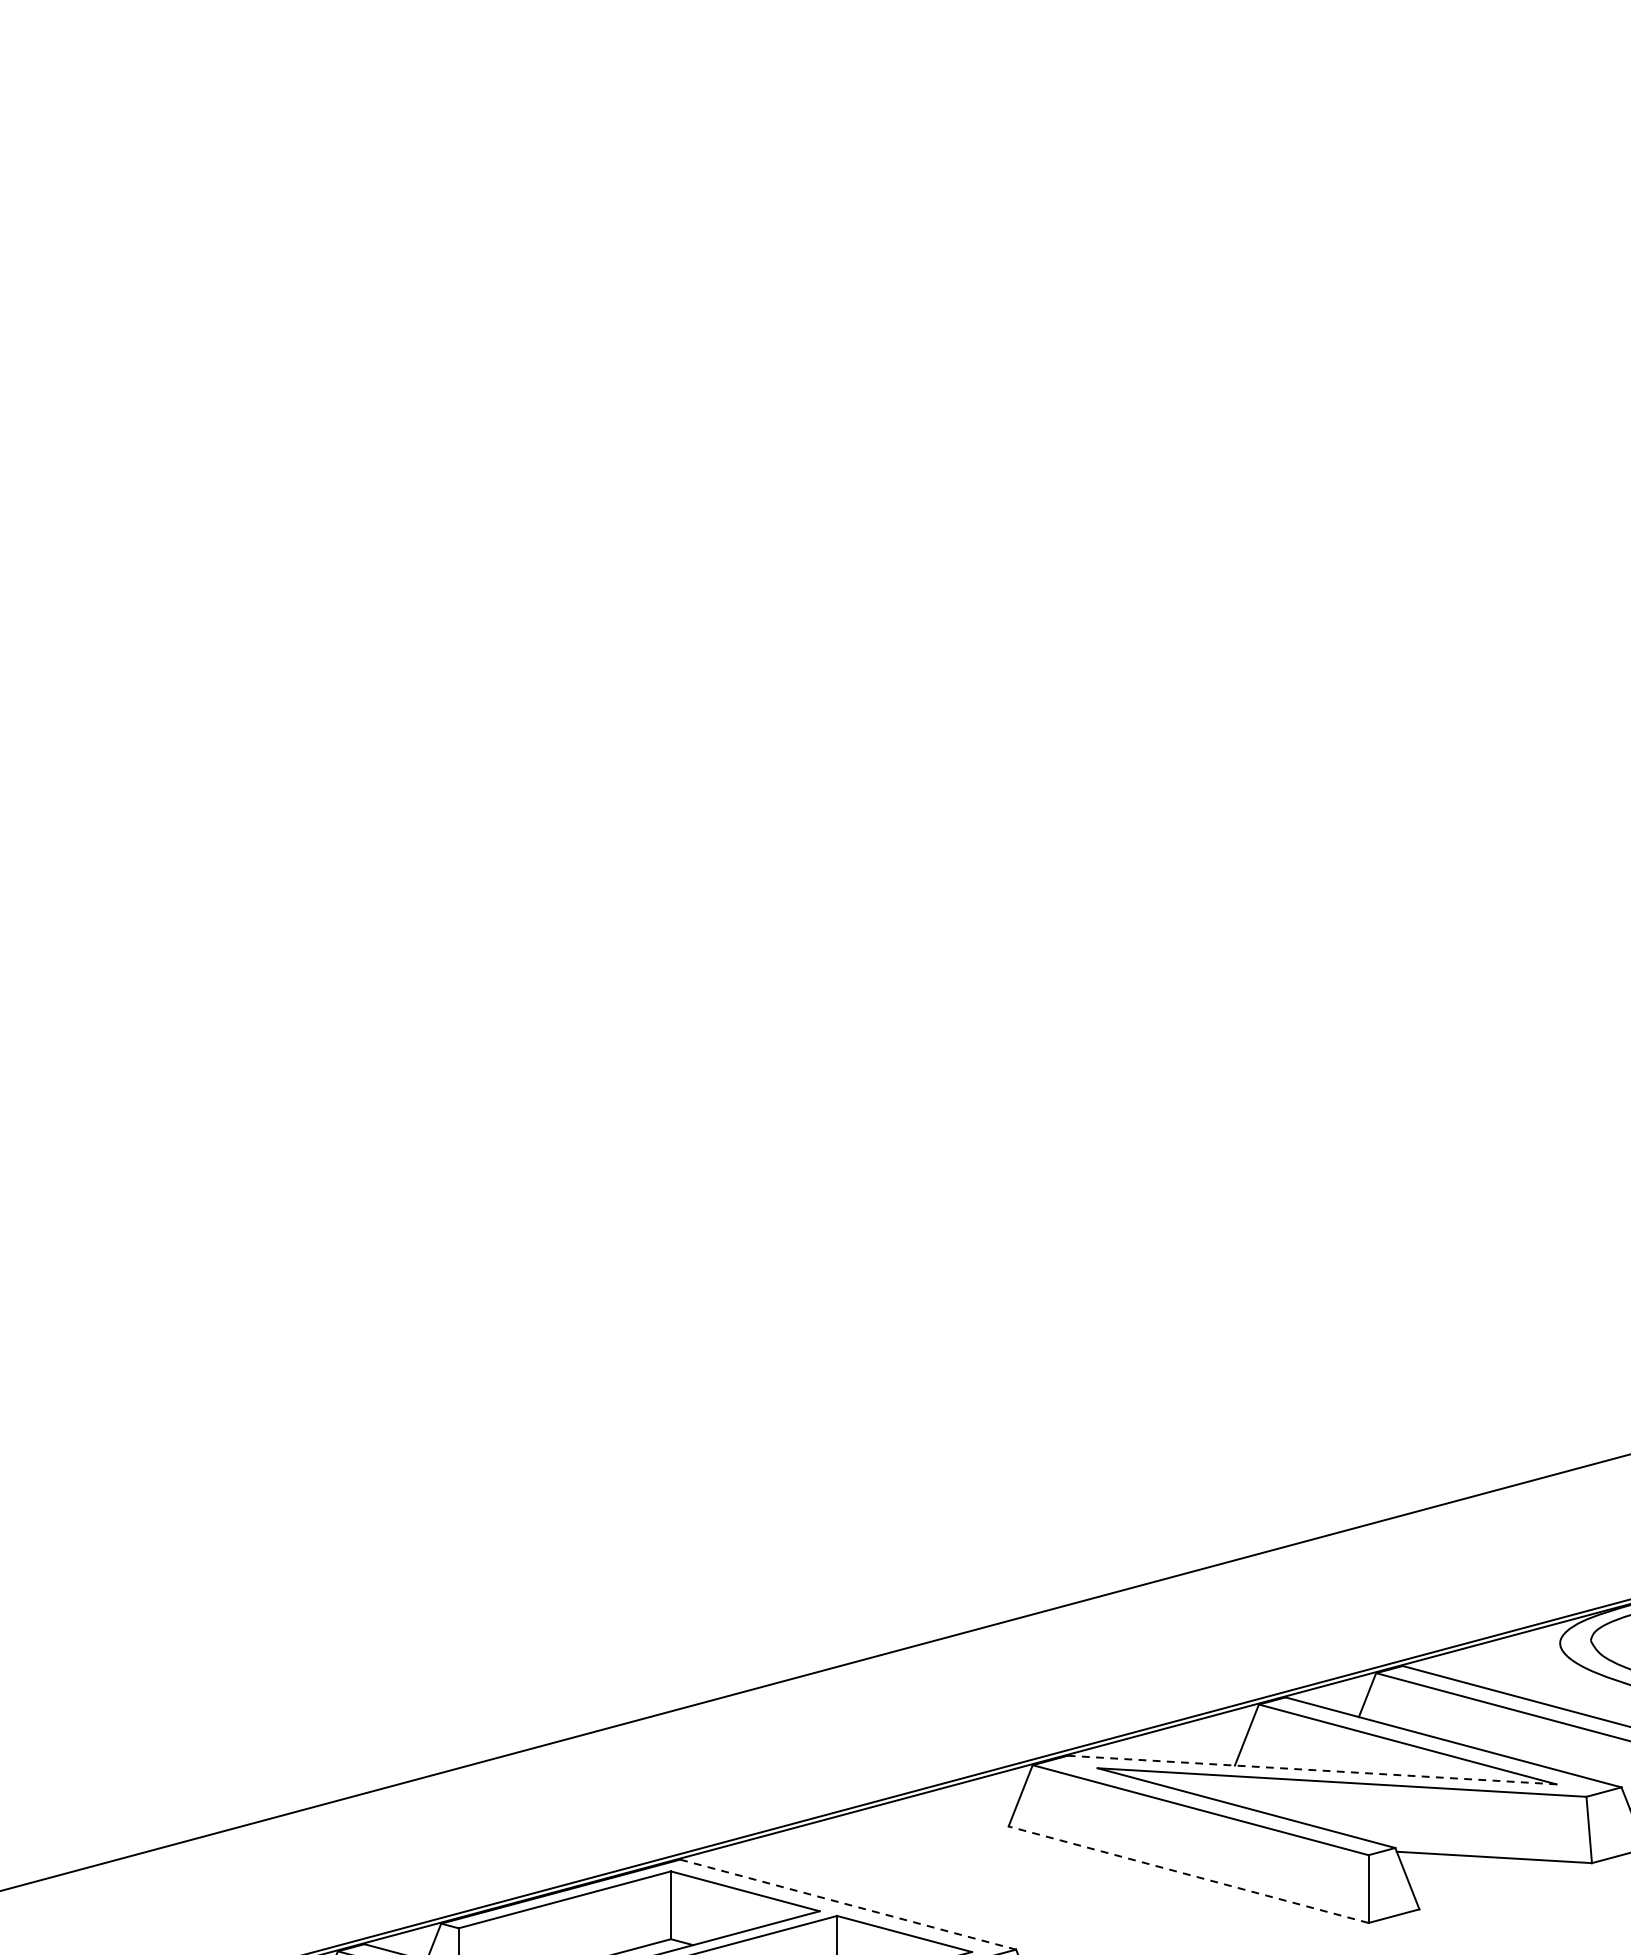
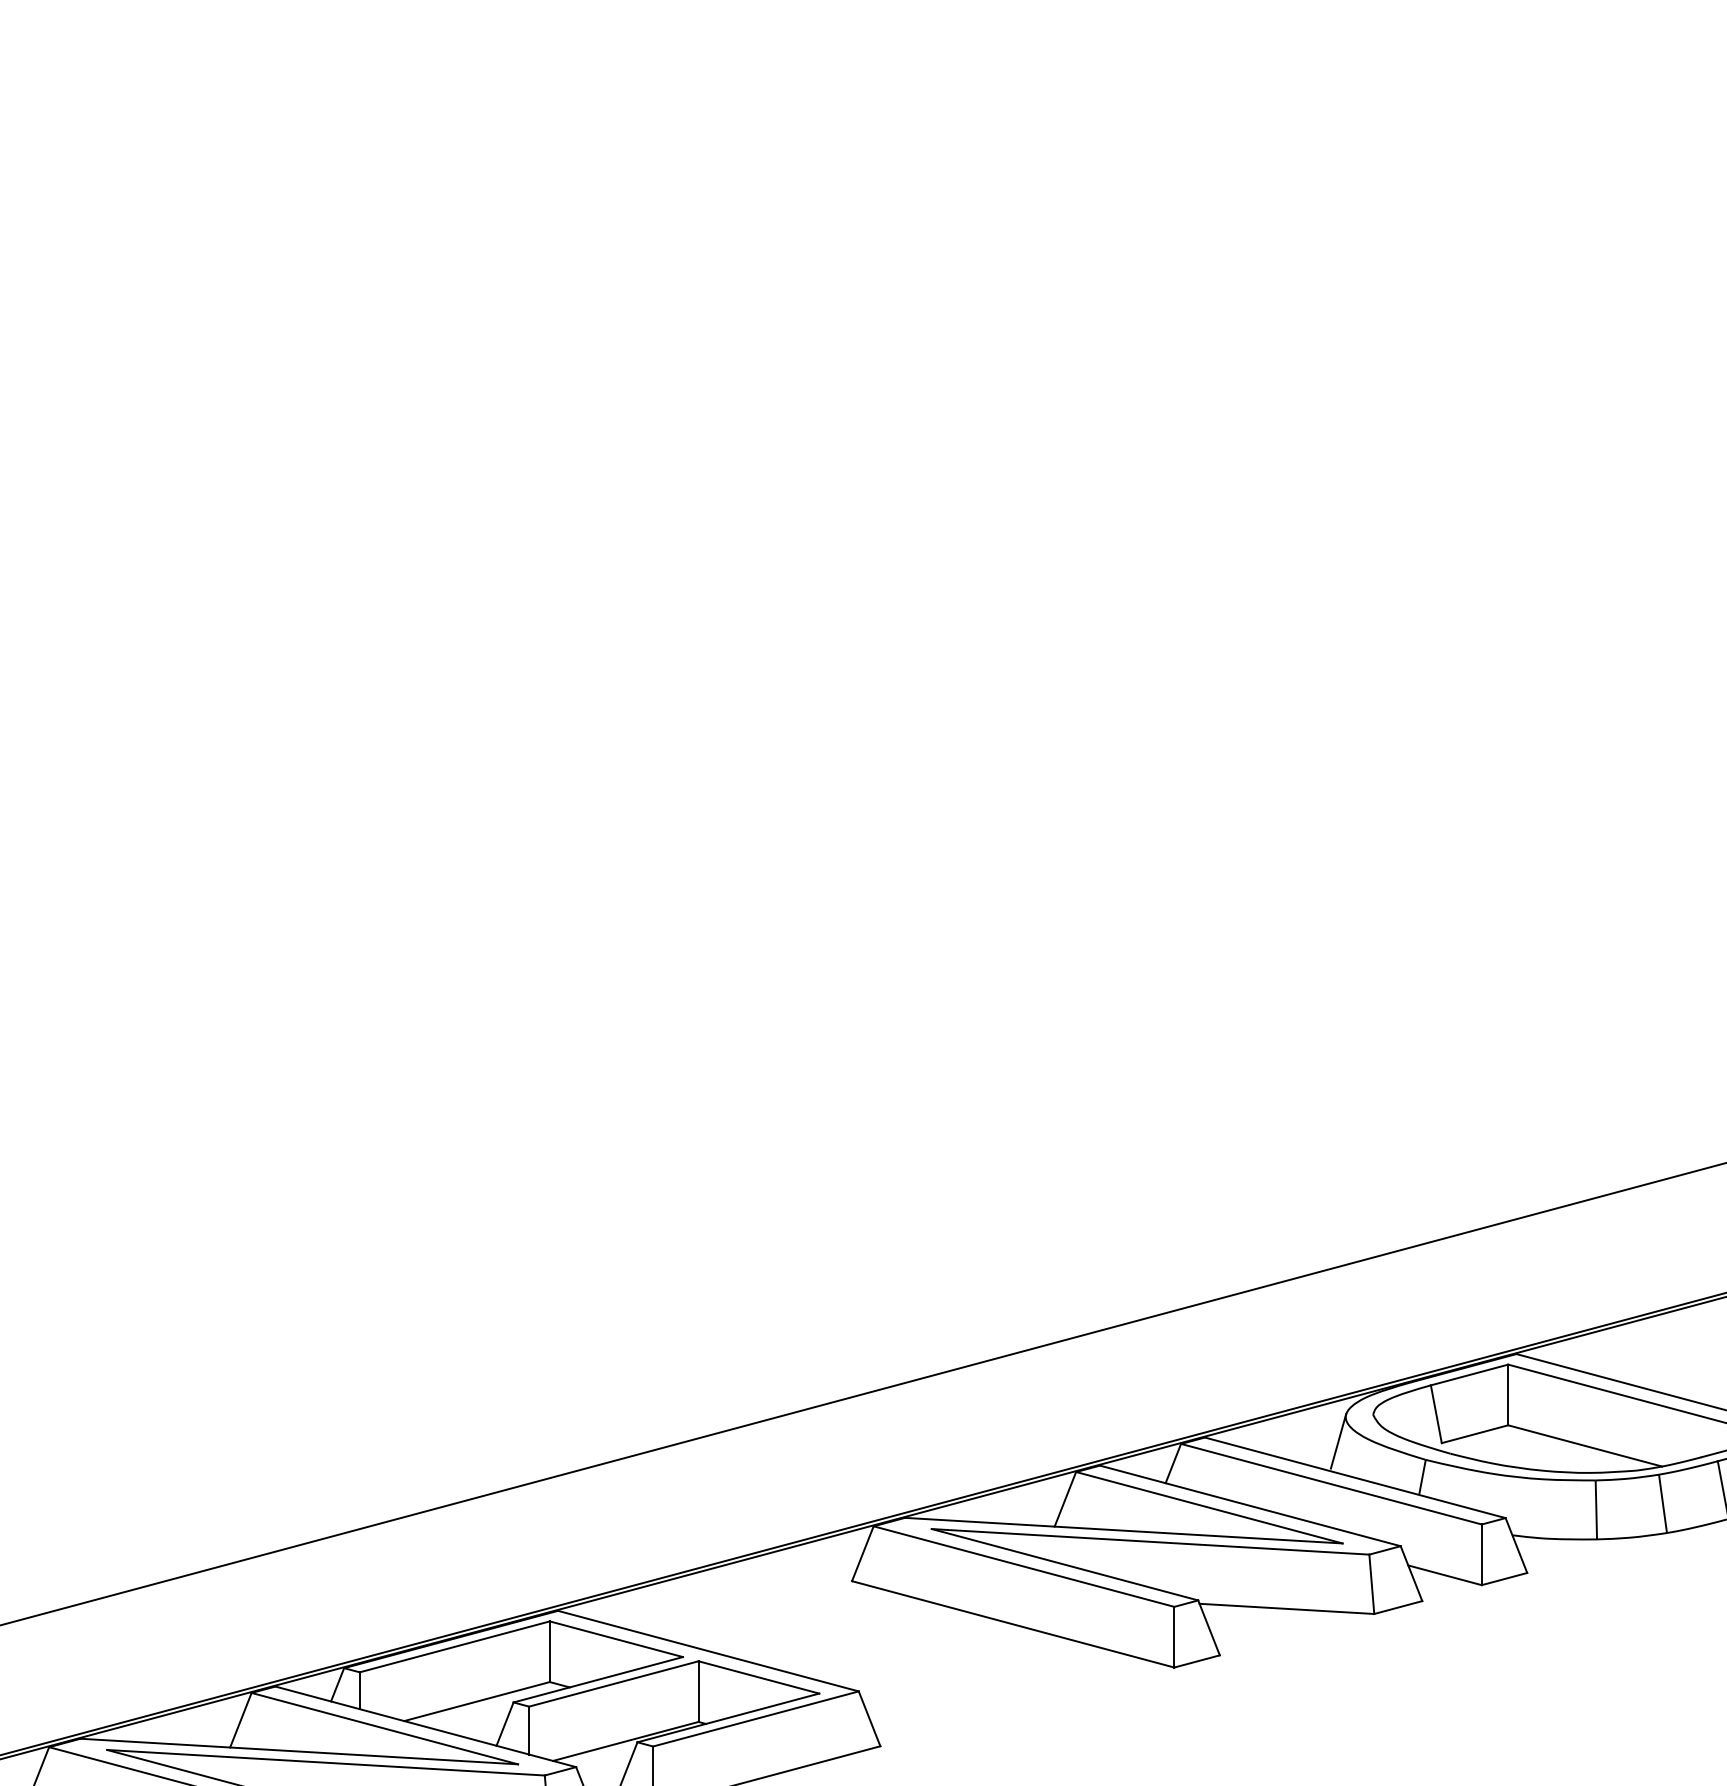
line: (1552, 1670) -> (1338, 1441), added
line: (1312, 1769) -> (1124, 1530), dashed -> solid
line: (1188, 1874) -> (1013, 1624), dashed -> solid
line: (848, 1905) -> (708, 1651), dashed -> solid

